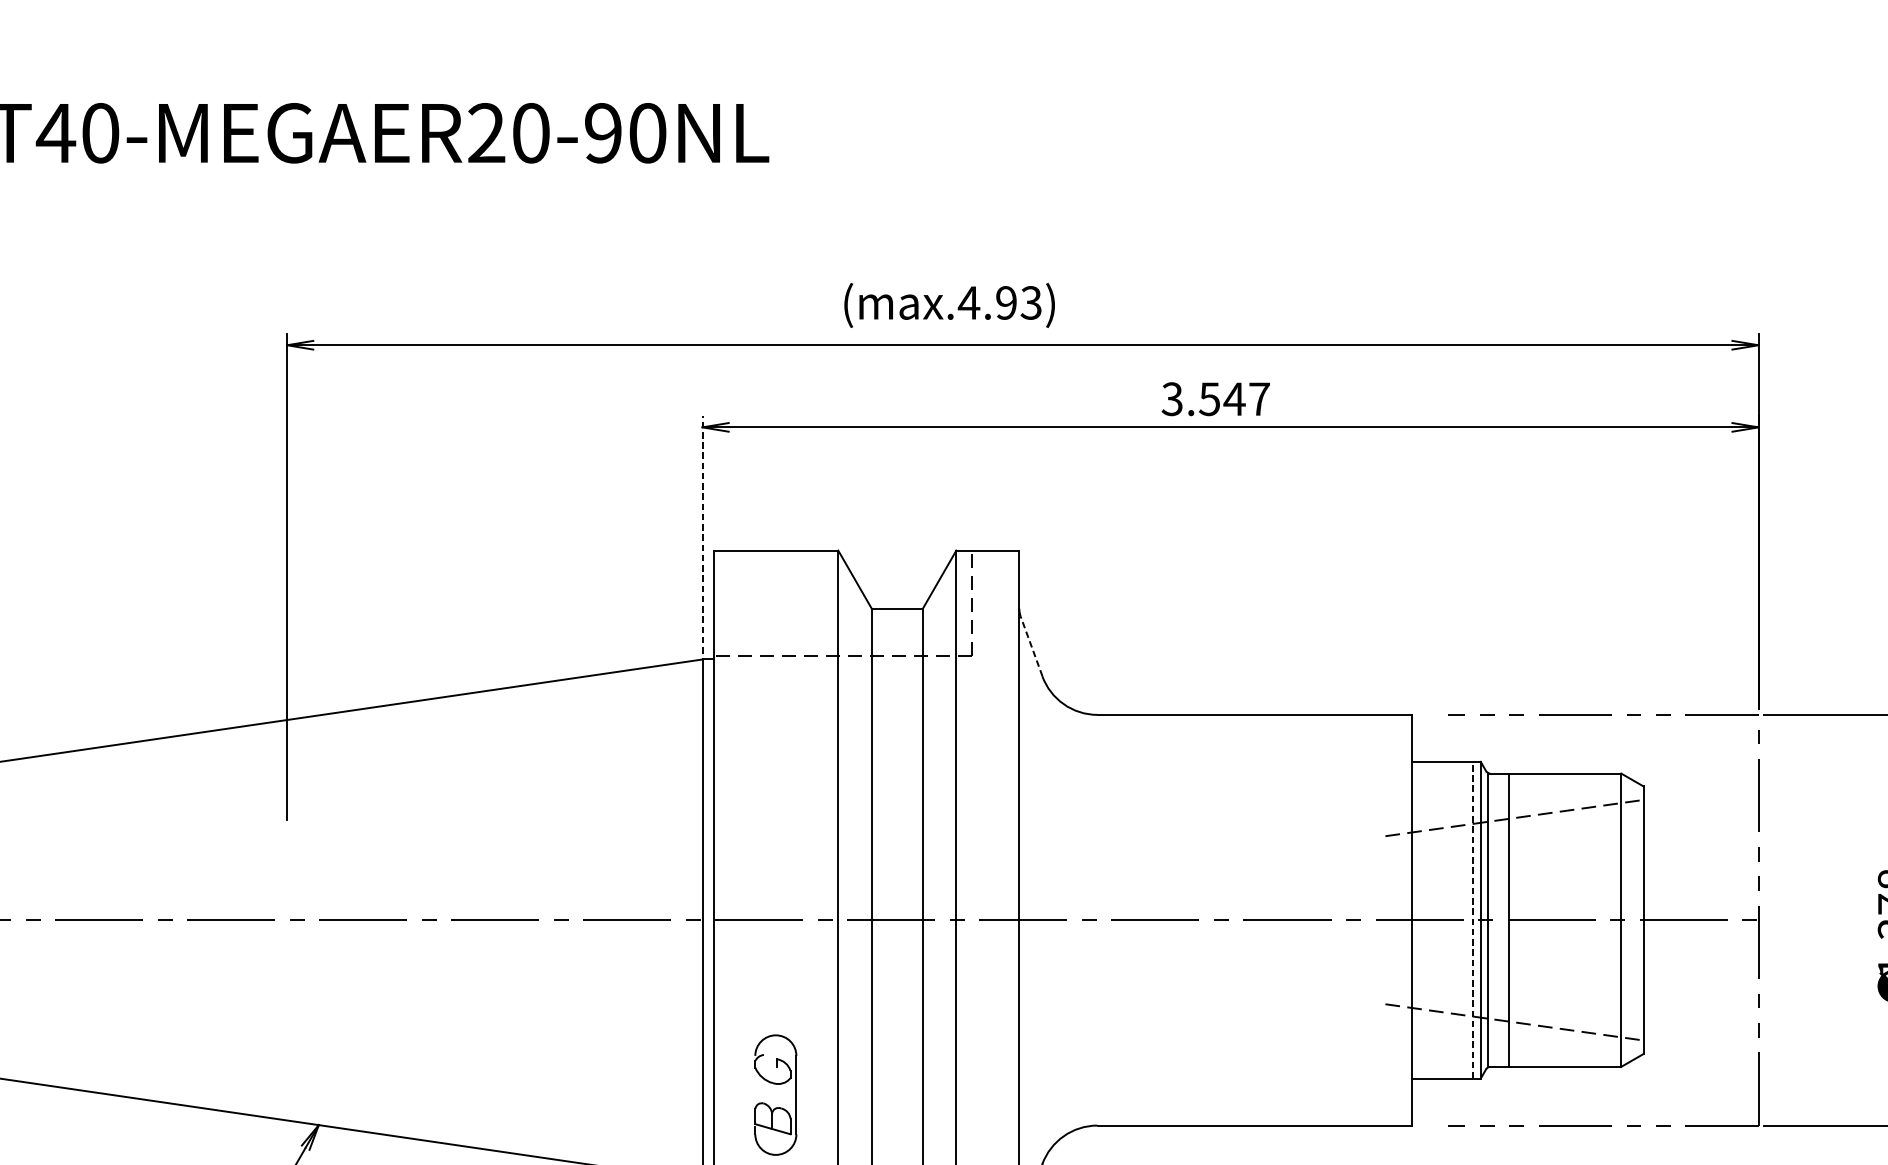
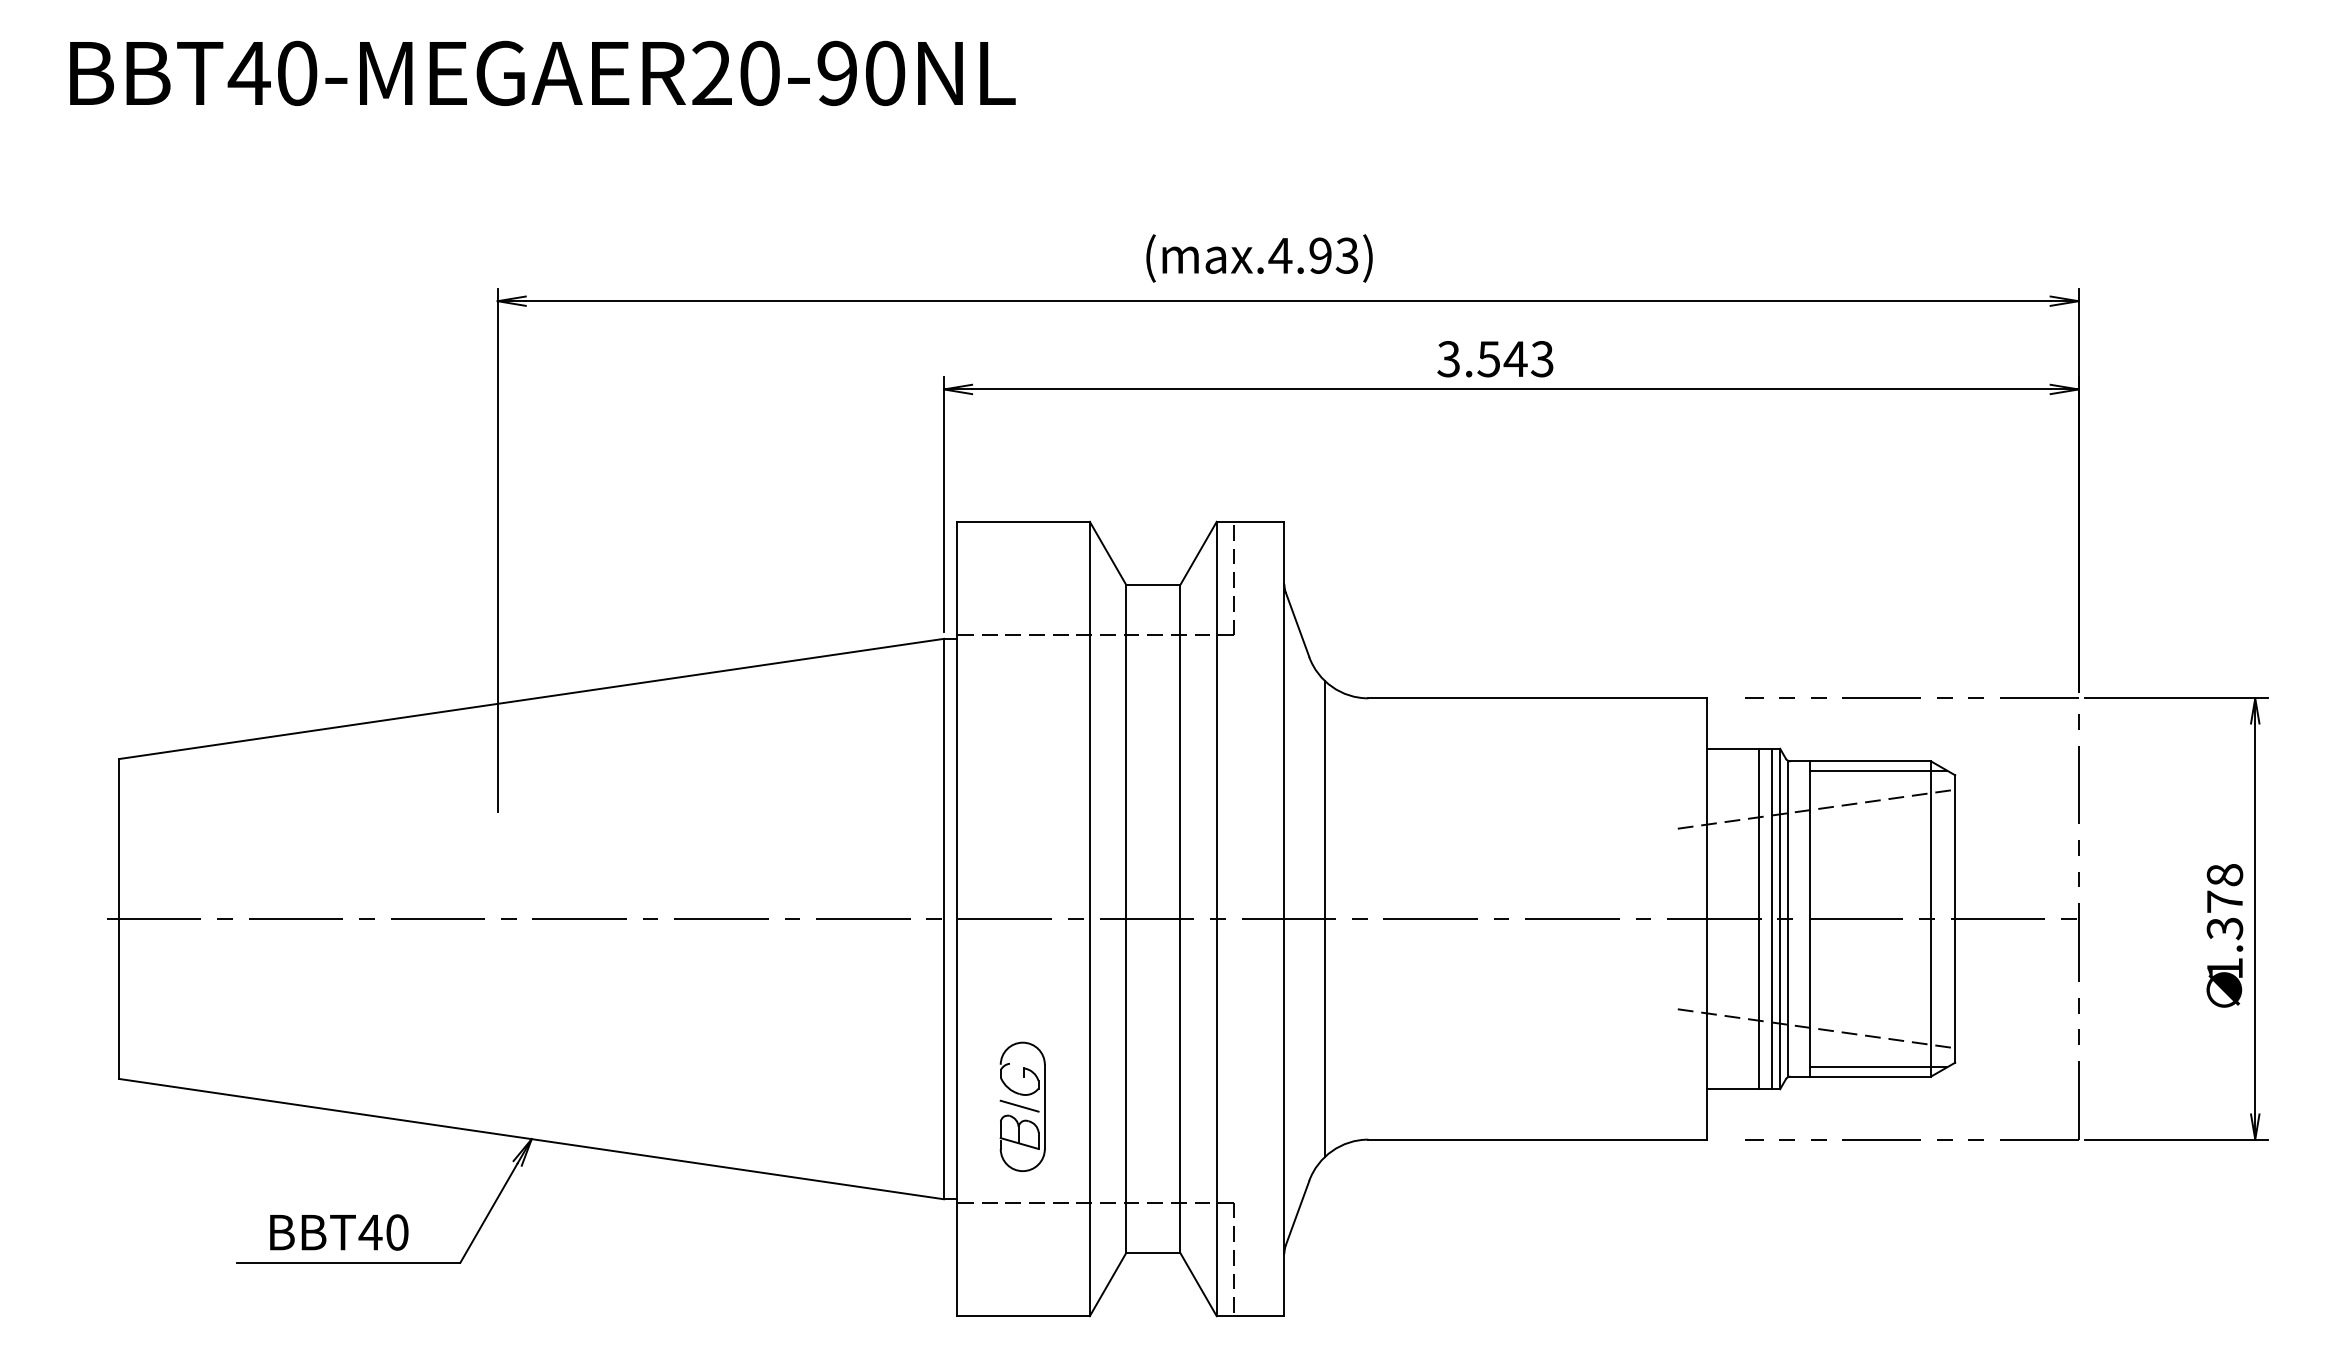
text: (949, 305) -> (1259, 258), moved
text: (1259, 399) -> (1542, 359), 3.547 -> 3.543
line: (702, 534) -> (944, 504), dashed -> solid
line: (1031, 646) -> (1297, 624), dashed -> solid
line: (1572, 782) -> (1878, 770), added
line: (1056, 919) -> (1324, 918), added
line: (1460, 919) -> (1758, 918), added
line: (1473, 919) -> (1772, 918), dashed -> solid
line: (1572, 1058) -> (1878, 1067), added
line: (772, 1093) -> (1019, 1105), added

